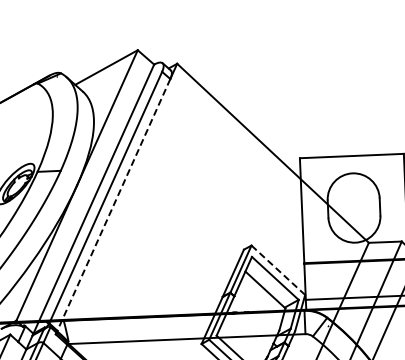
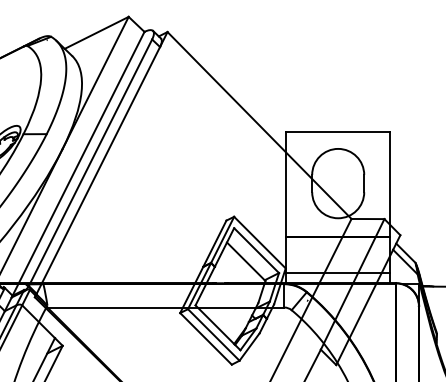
line: (114, 204) -> (98, 170), dashed -> solid
line: (278, 270) -> (260, 242), dashed -> solid

